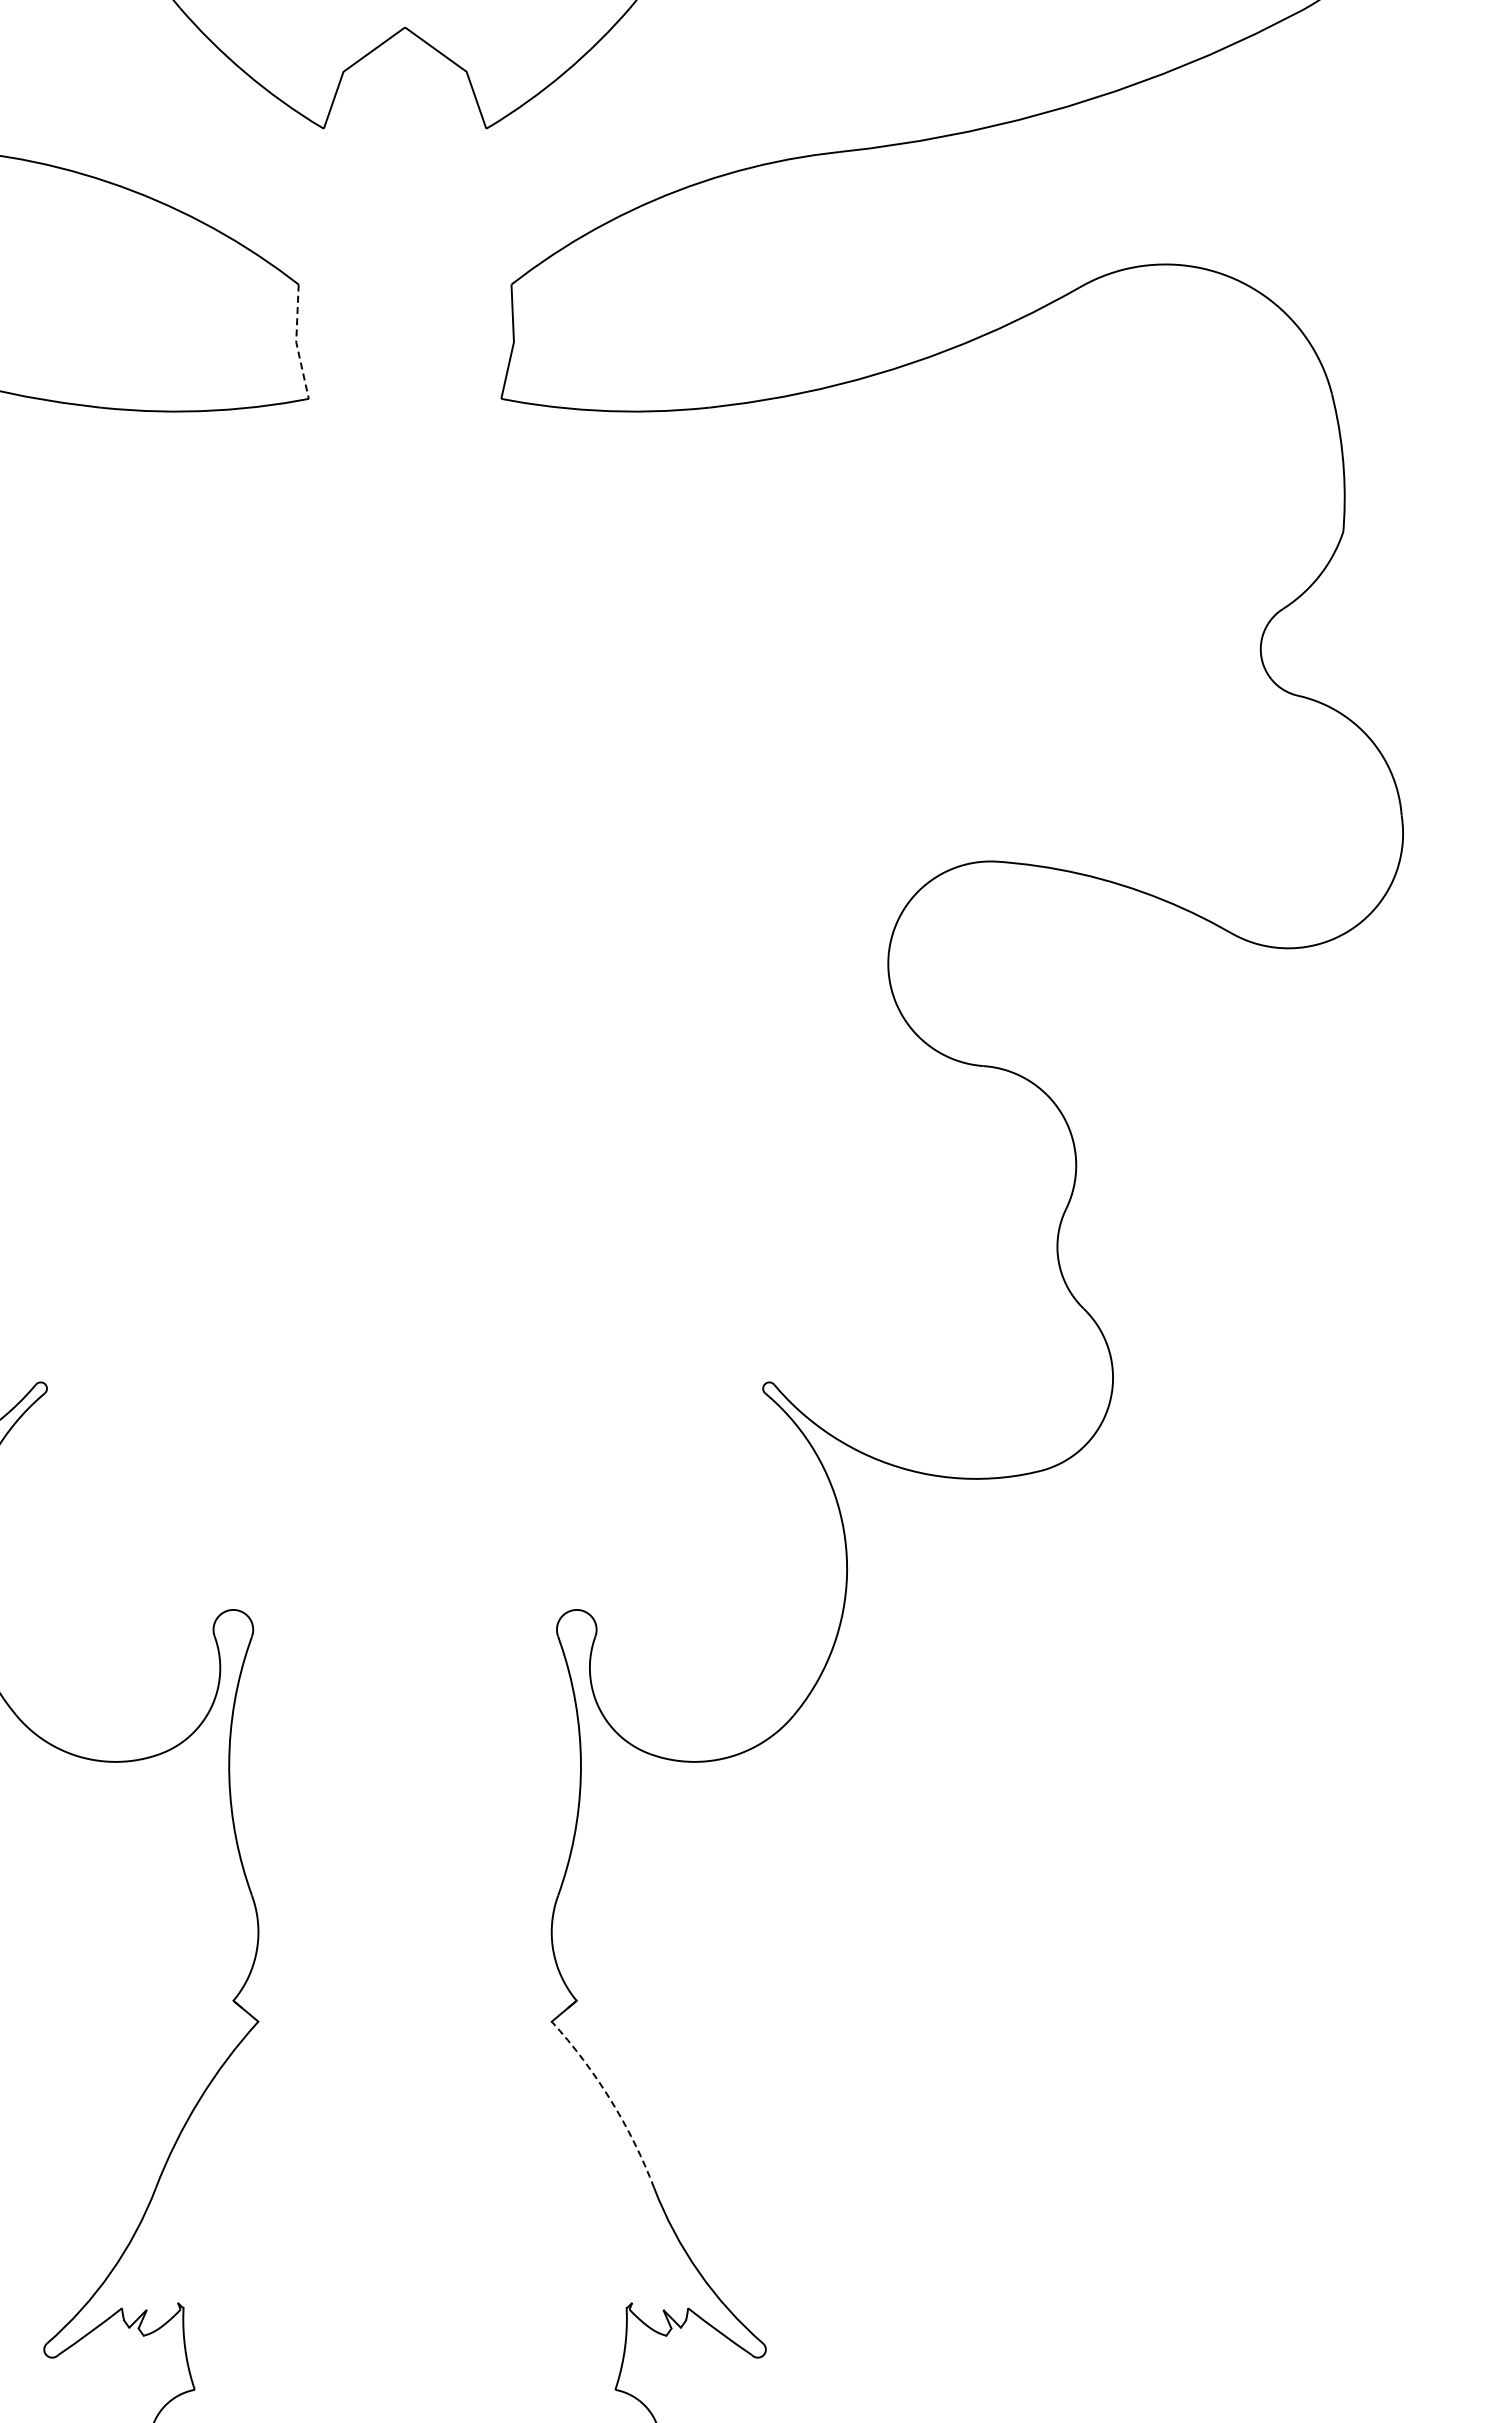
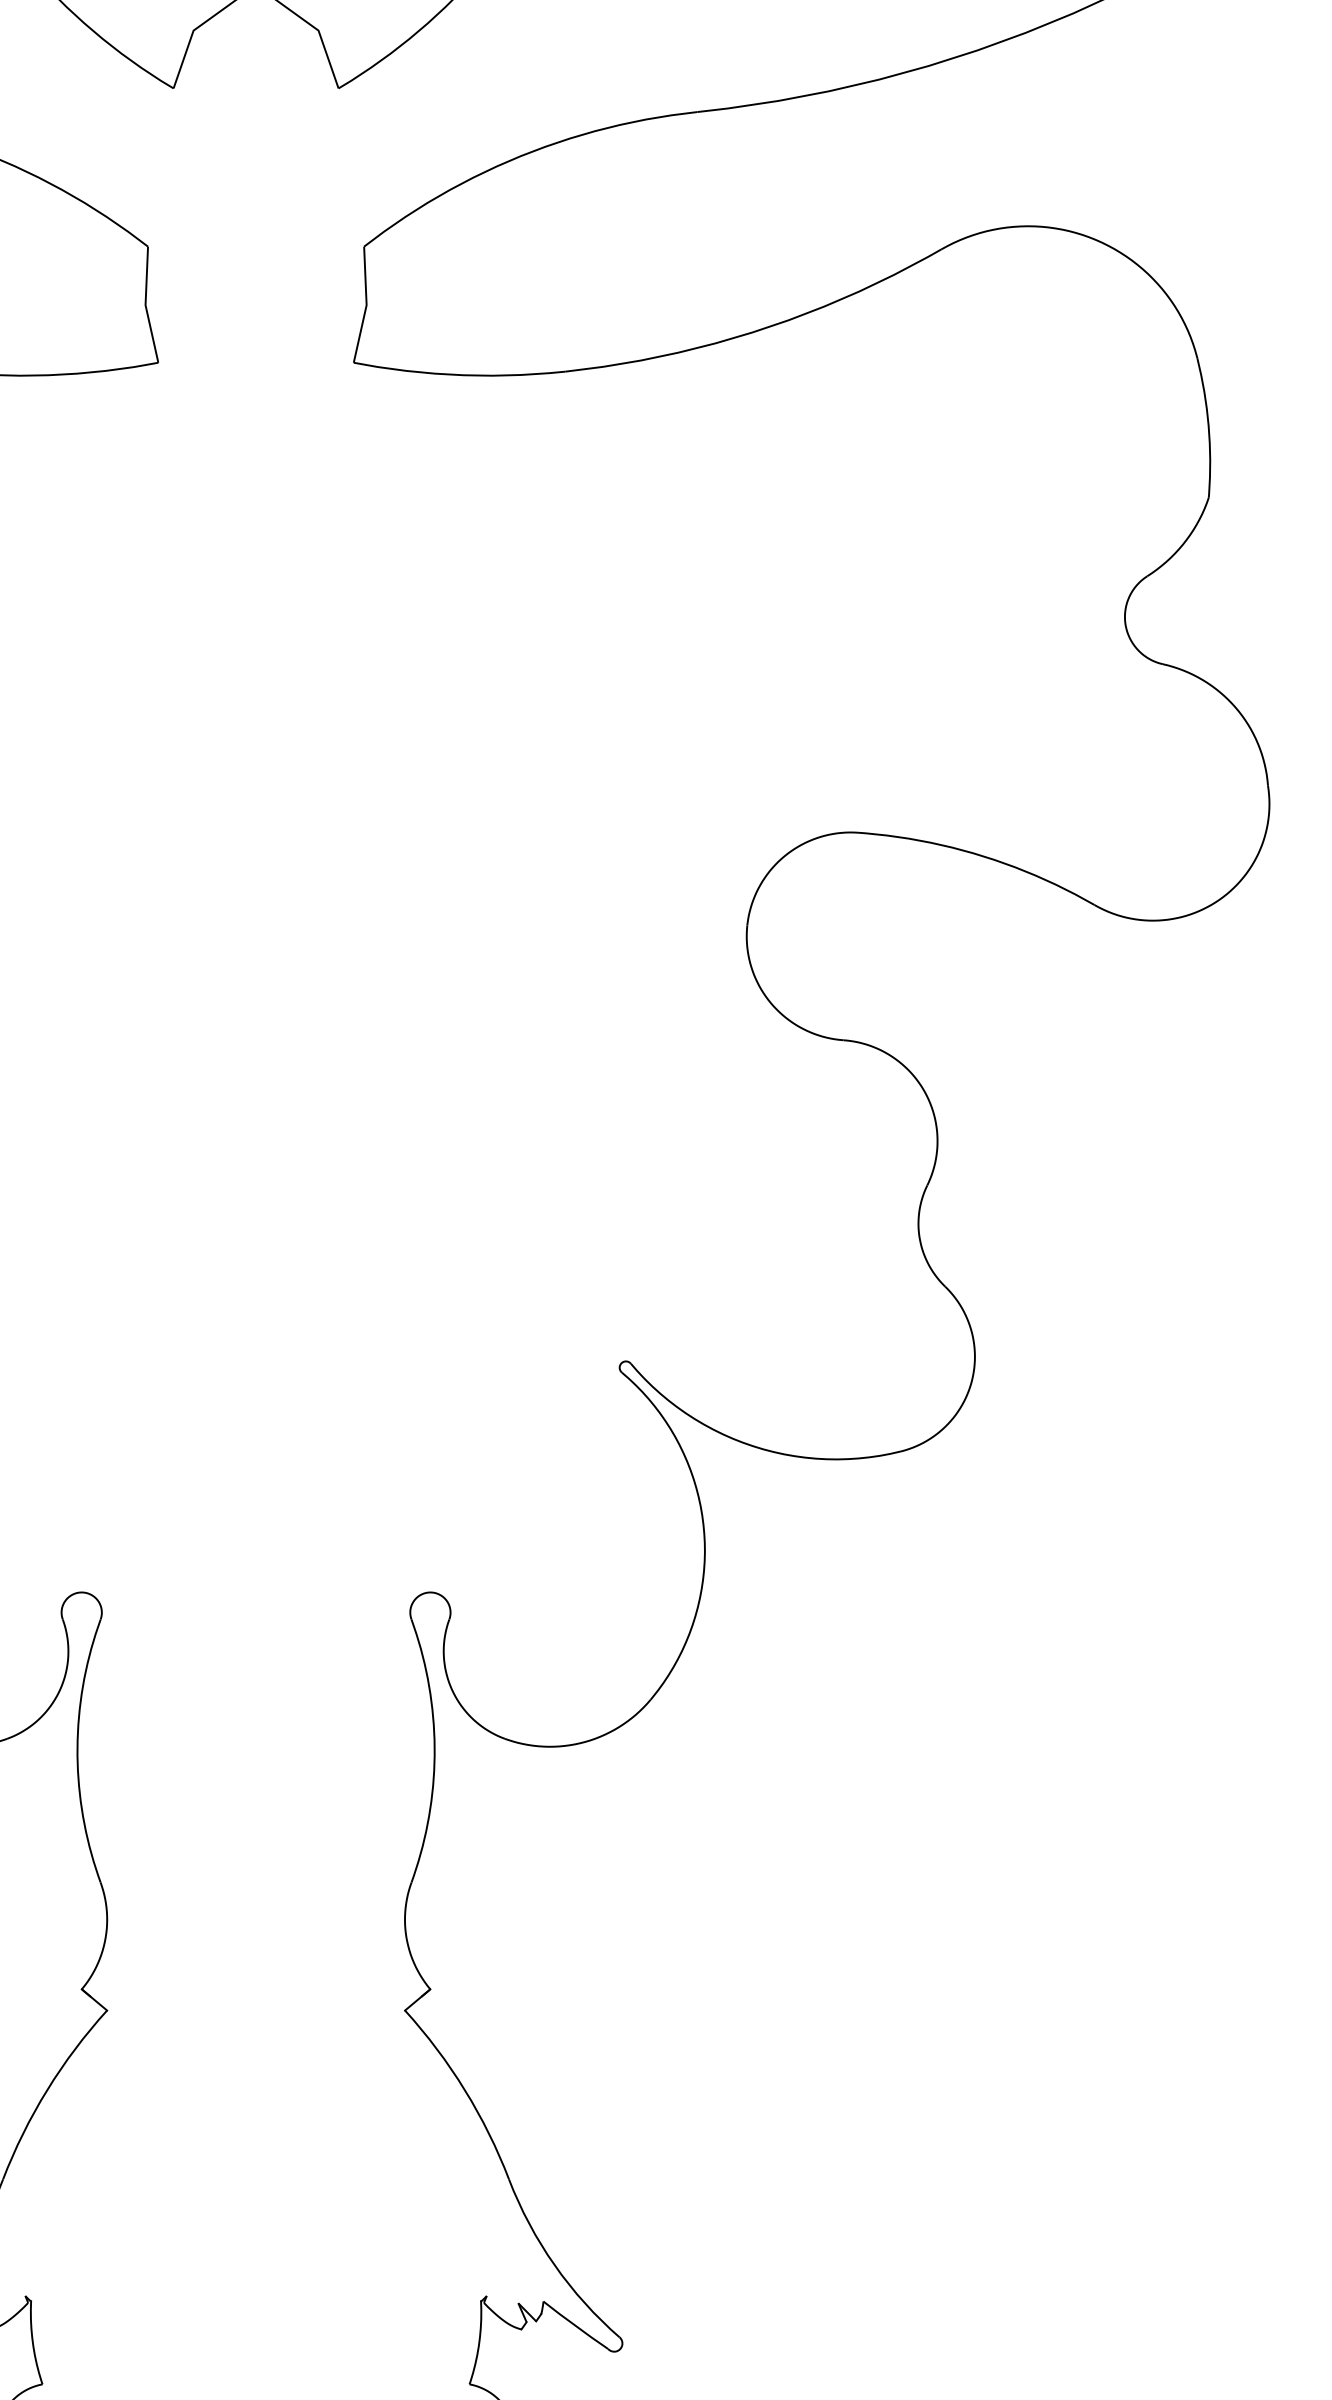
line: (296, 342) -> (145, 305), dashed -> solid
arc: (610, 2100) -> (464, 2090), dashed -> solid

